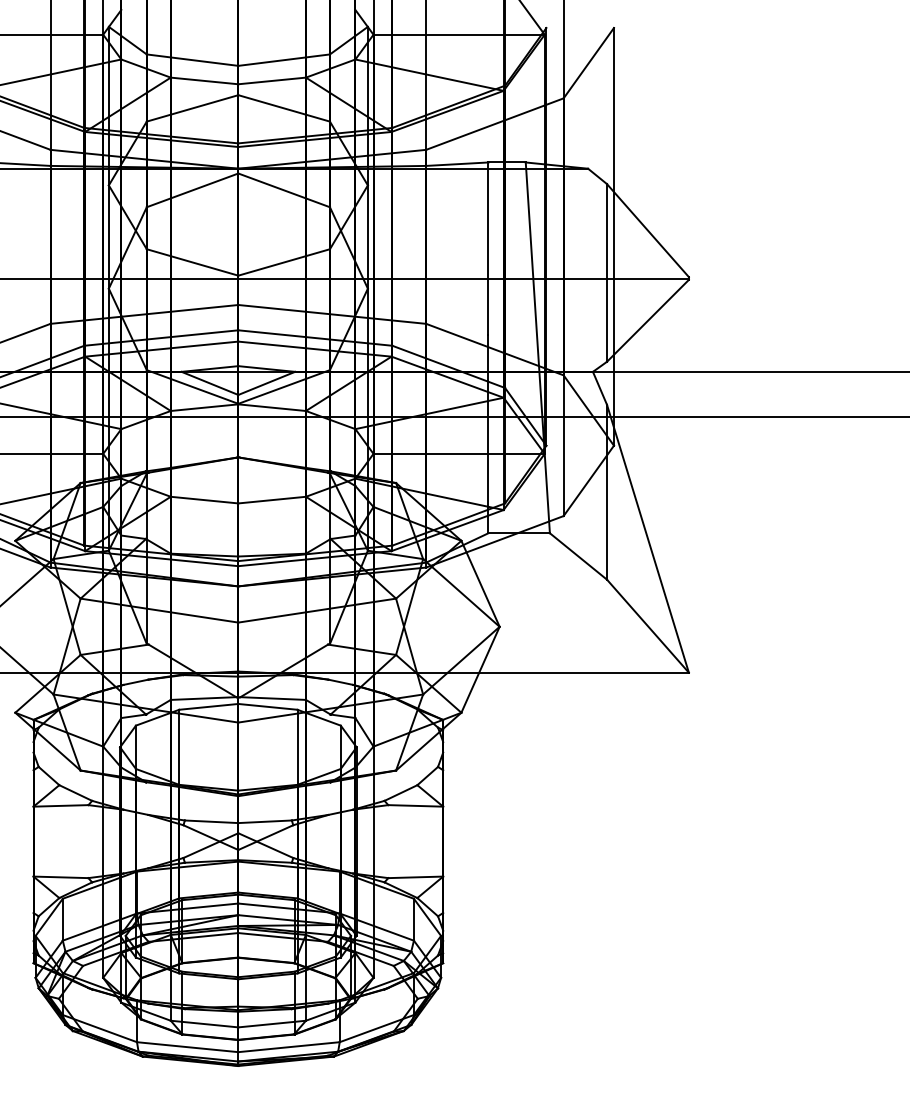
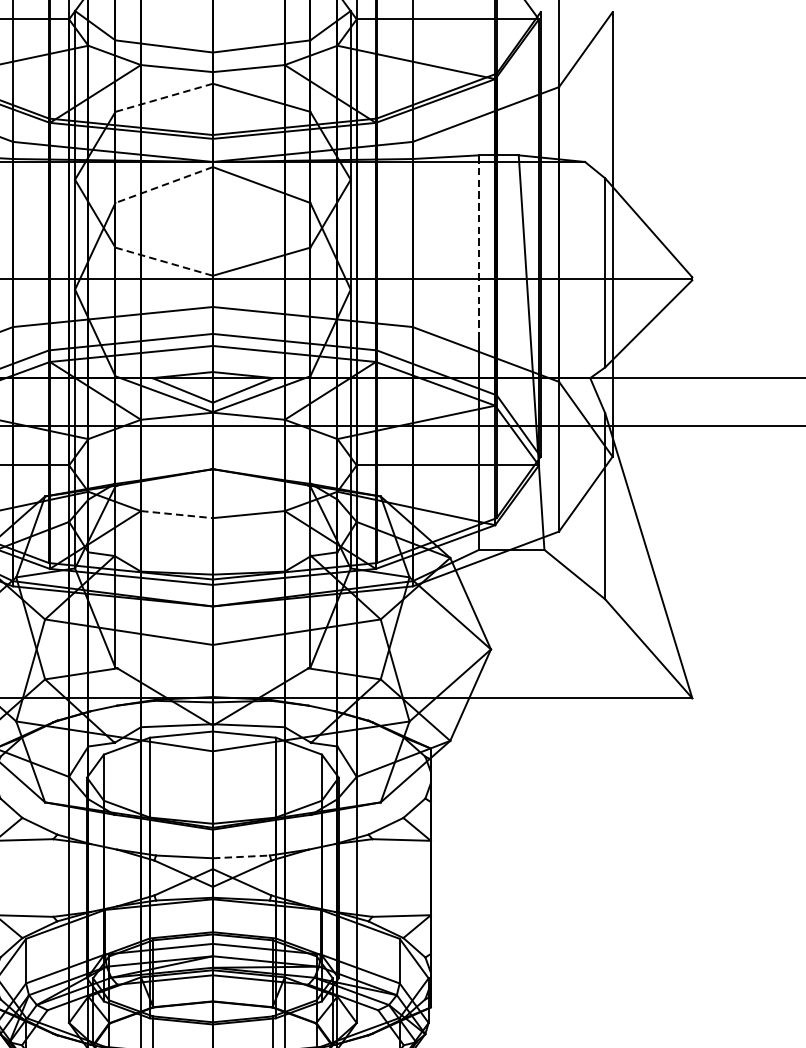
line: (192, 108) -> (164, 97), solid -> dashed
line: (192, 190) -> (164, 185), solid -> dashed
line: (488, 248) -> (479, 246), solid -> dashed
line: (192, 262) -> (164, 261), solid -> dashed
line: (204, 500) -> (176, 515), solid -> dashed
line: (265, 821) -> (241, 856), solid -> dashed

